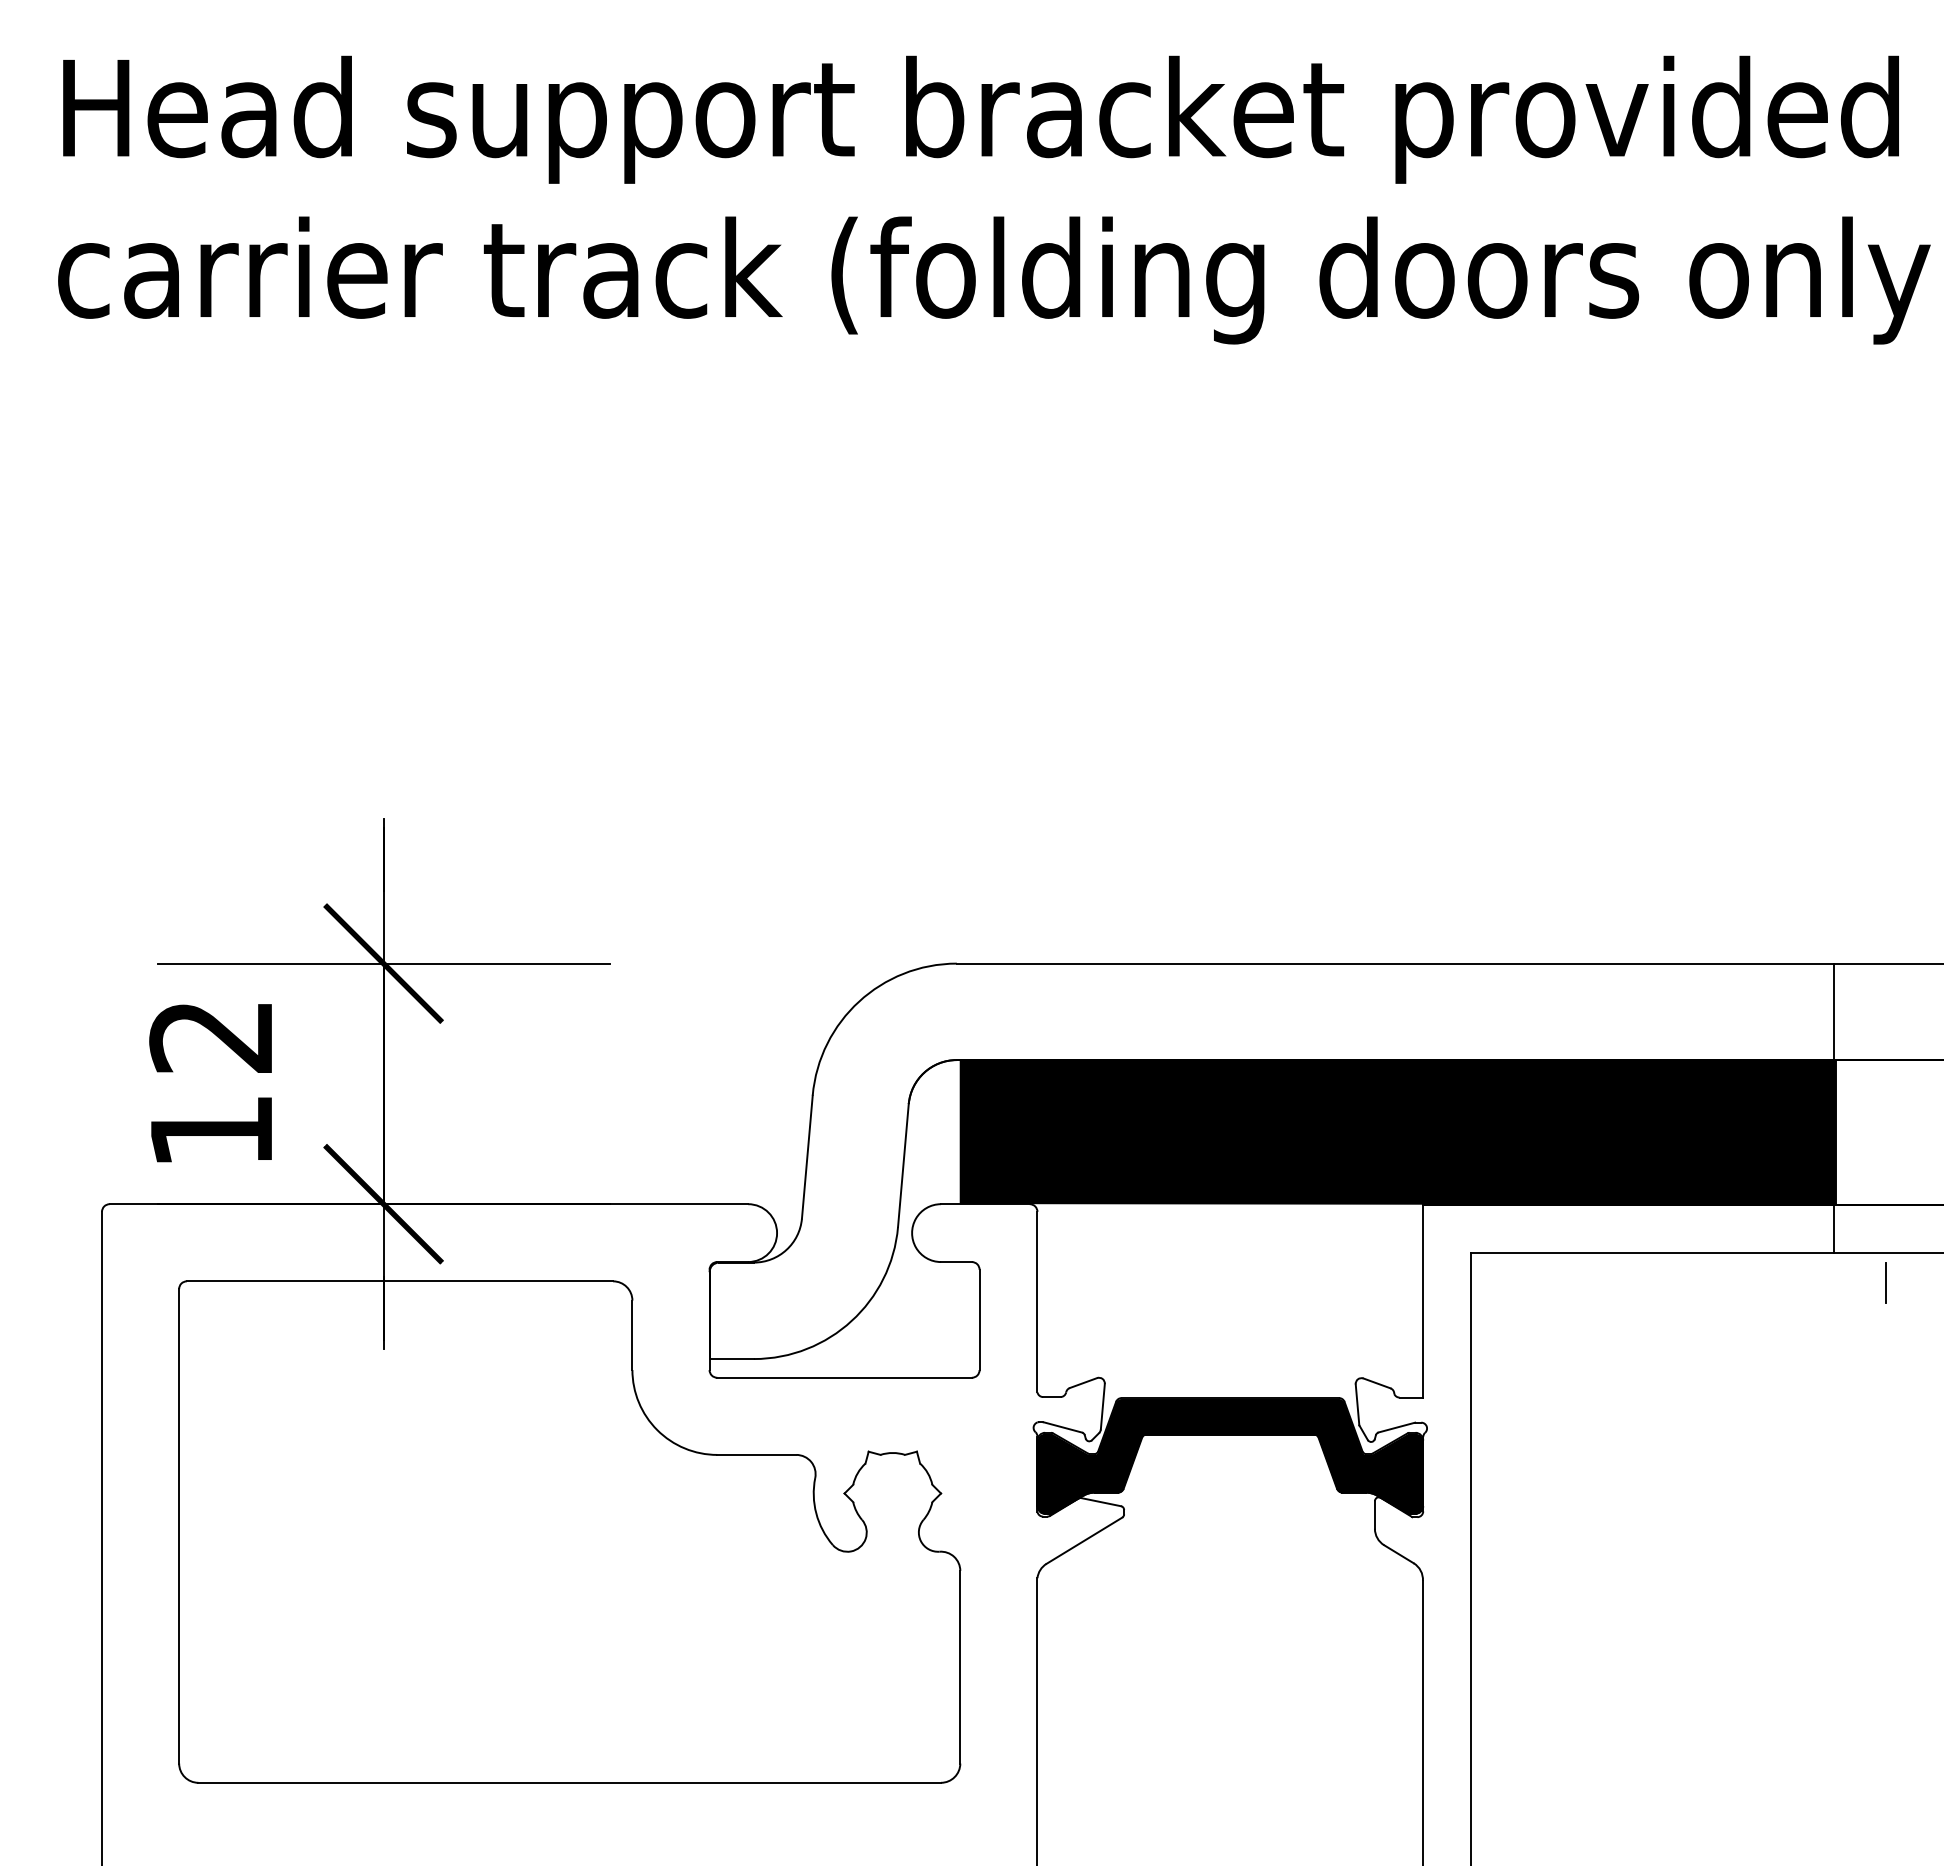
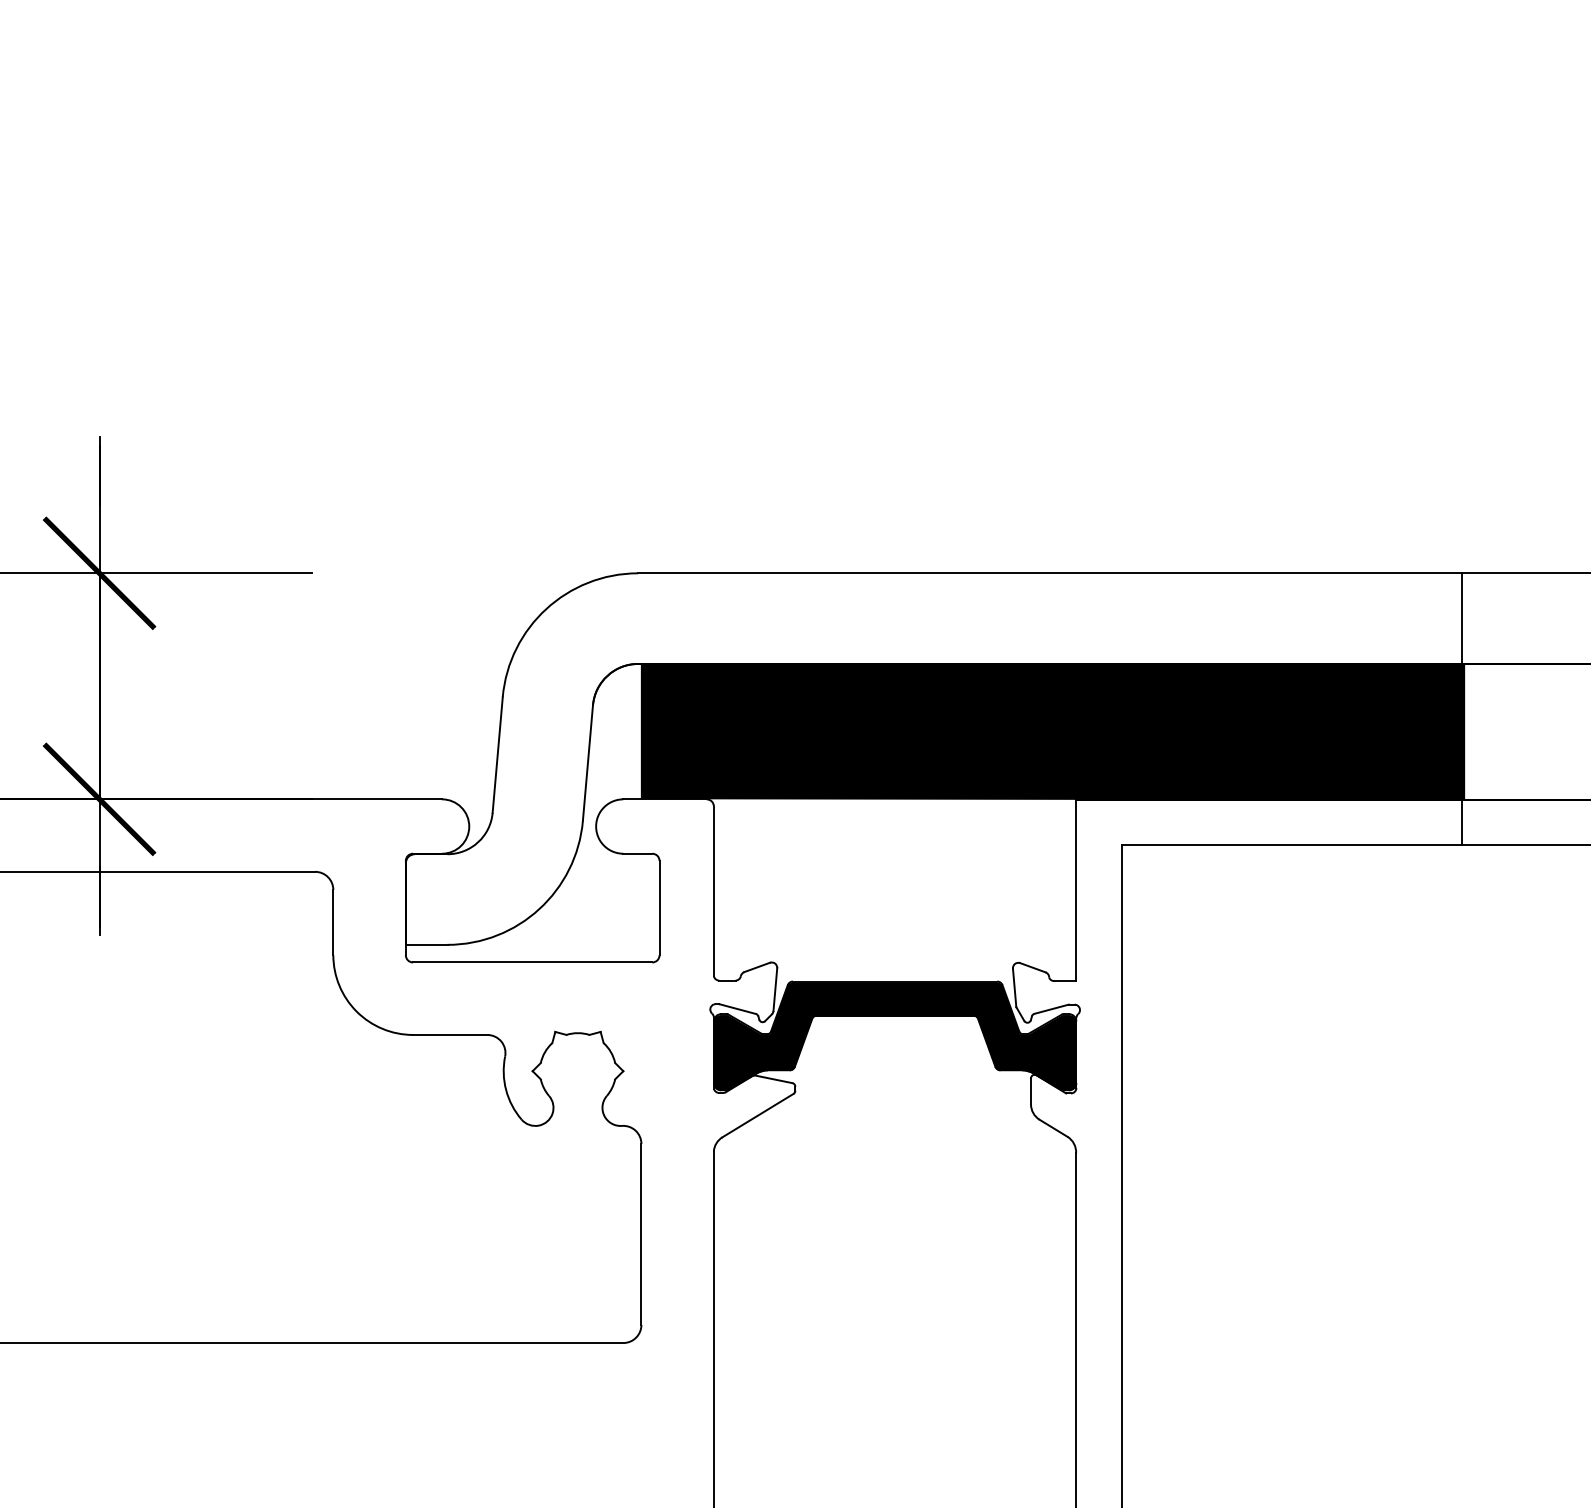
line: (1885, 1282) -> (1510, 872), removed

